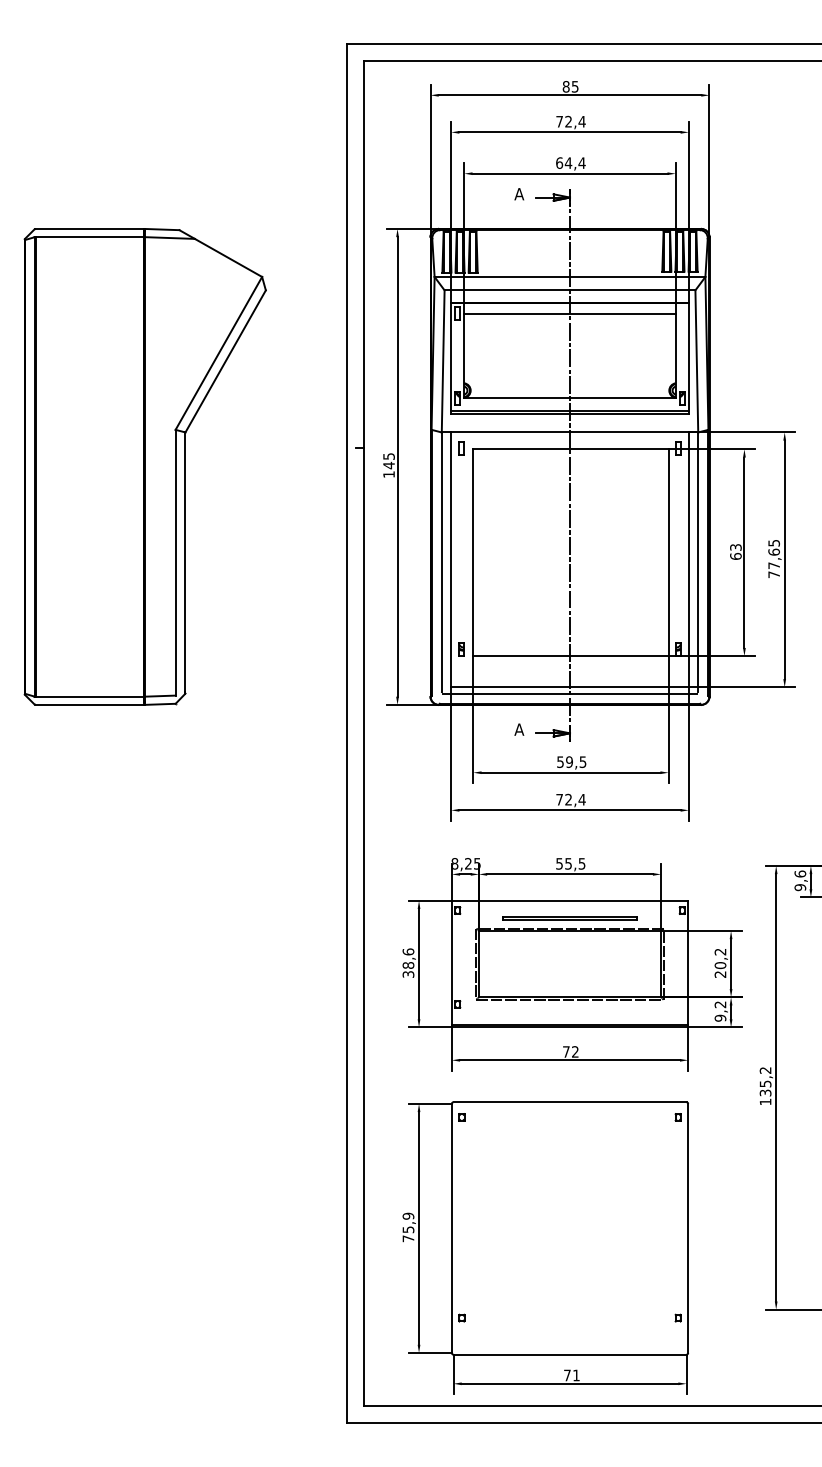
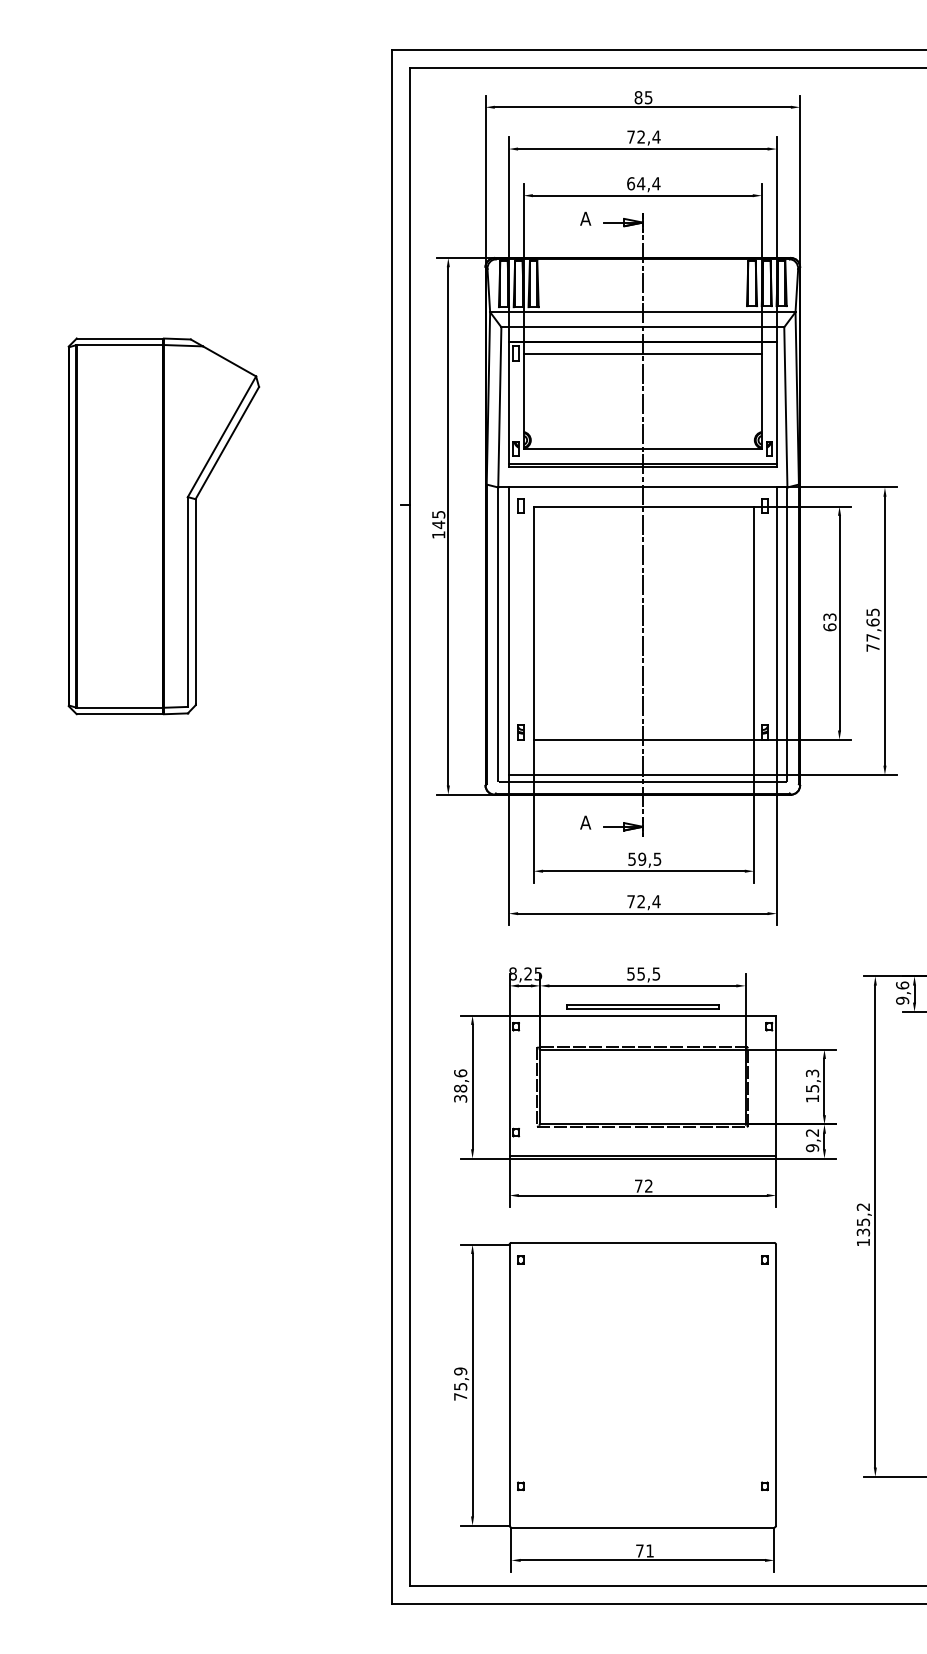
part: (144, 467) -> (163, 526), size x0.7
part: (569, 918) -> (642, 1006), moved
text: (720, 962) -> (812, 1085), 20,2 -> 15,3

